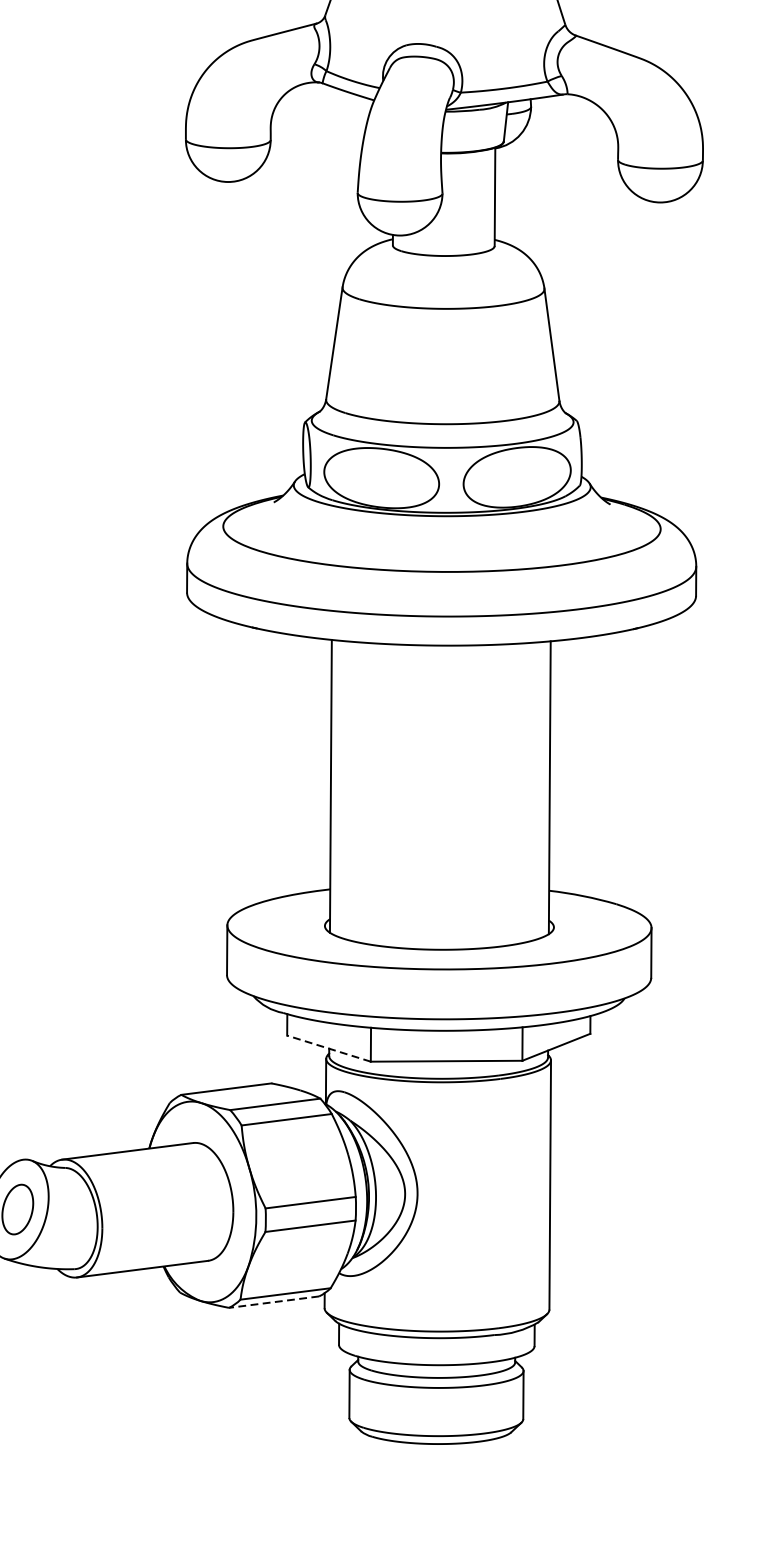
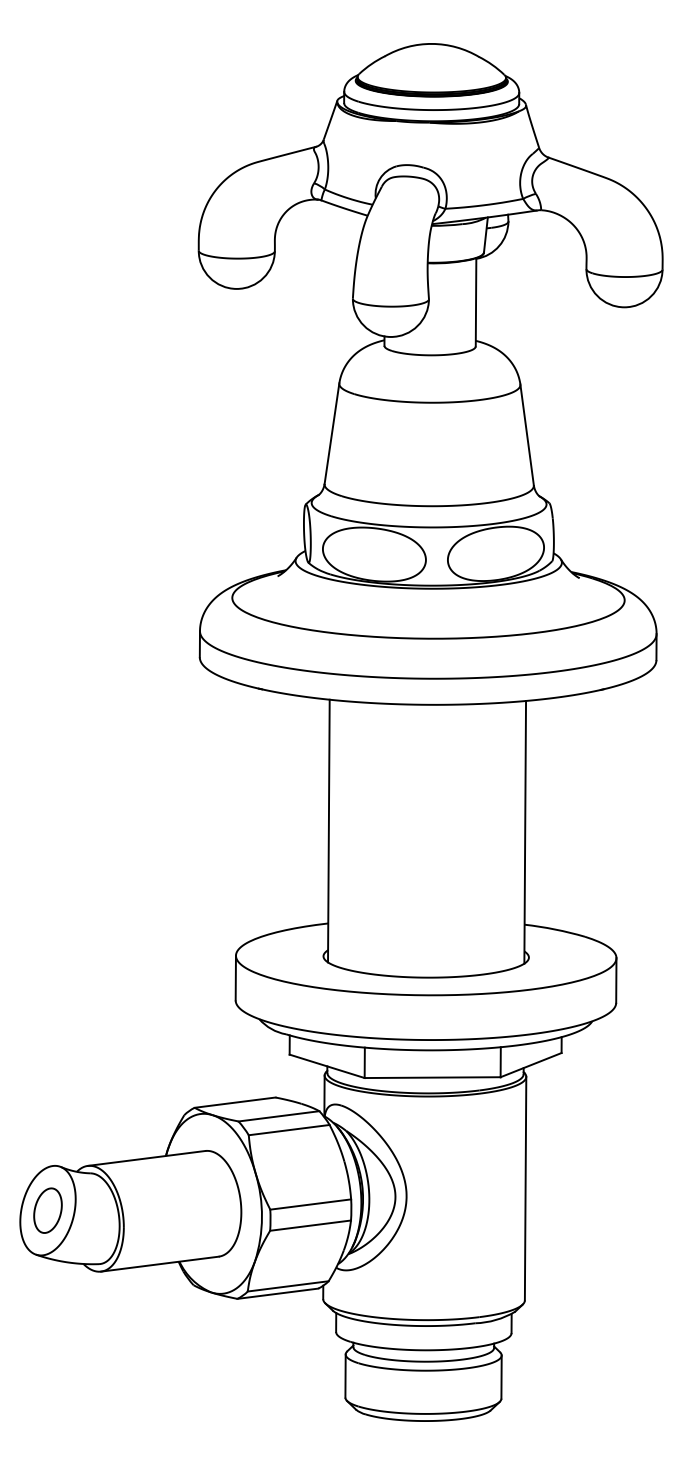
line: (328, 1048) -> (326, 1066), dashed -> solid
line: (273, 1301) -> (277, 1293), dashed -> solid

